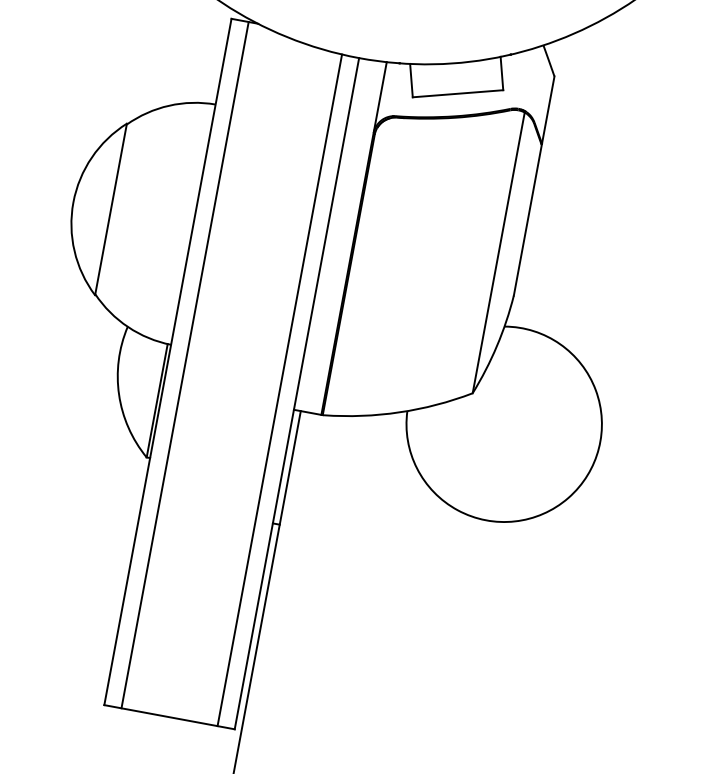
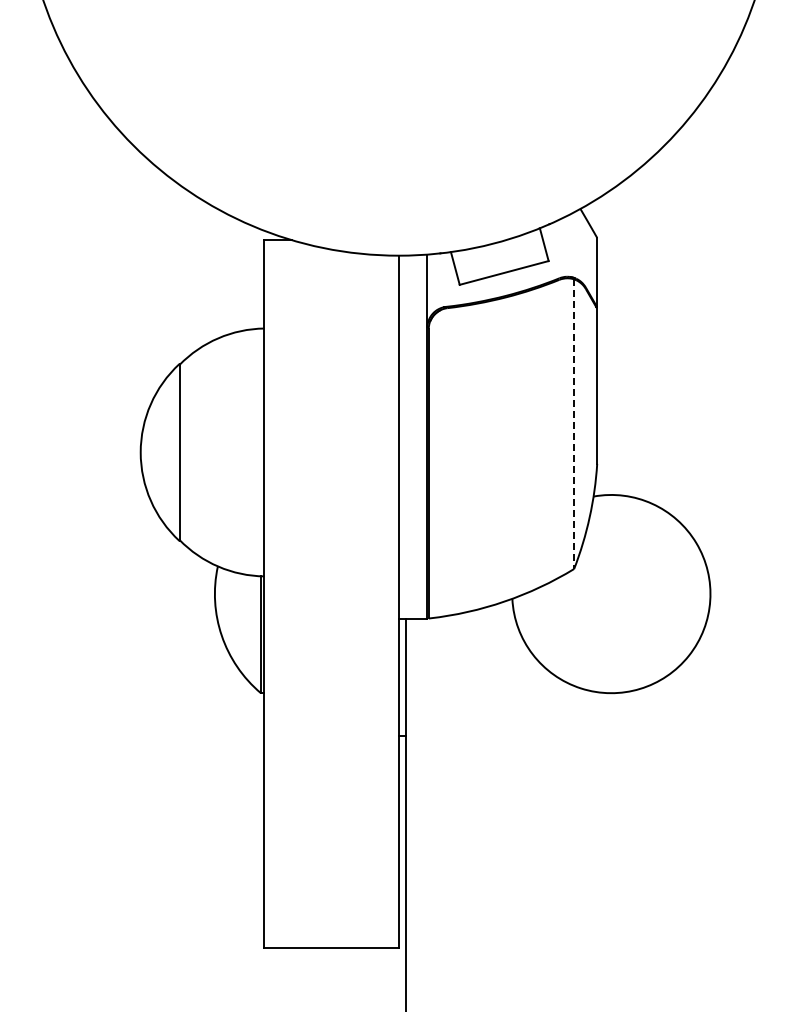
line: (498, 253) -> (574, 424), solid -> dashed
line: (185, 365) -> (282, 594), removed
line: (280, 390) -> (381, 601), removed

